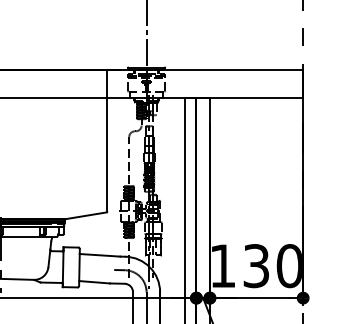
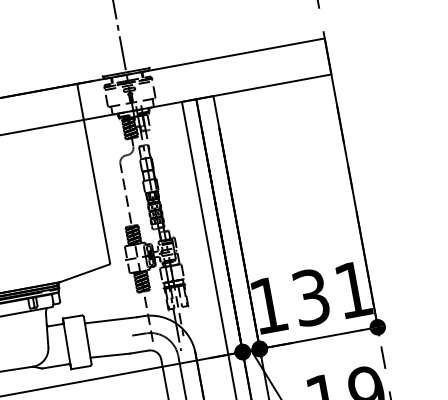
text: (288, 266) -> (351, 290), 130 -> 131

